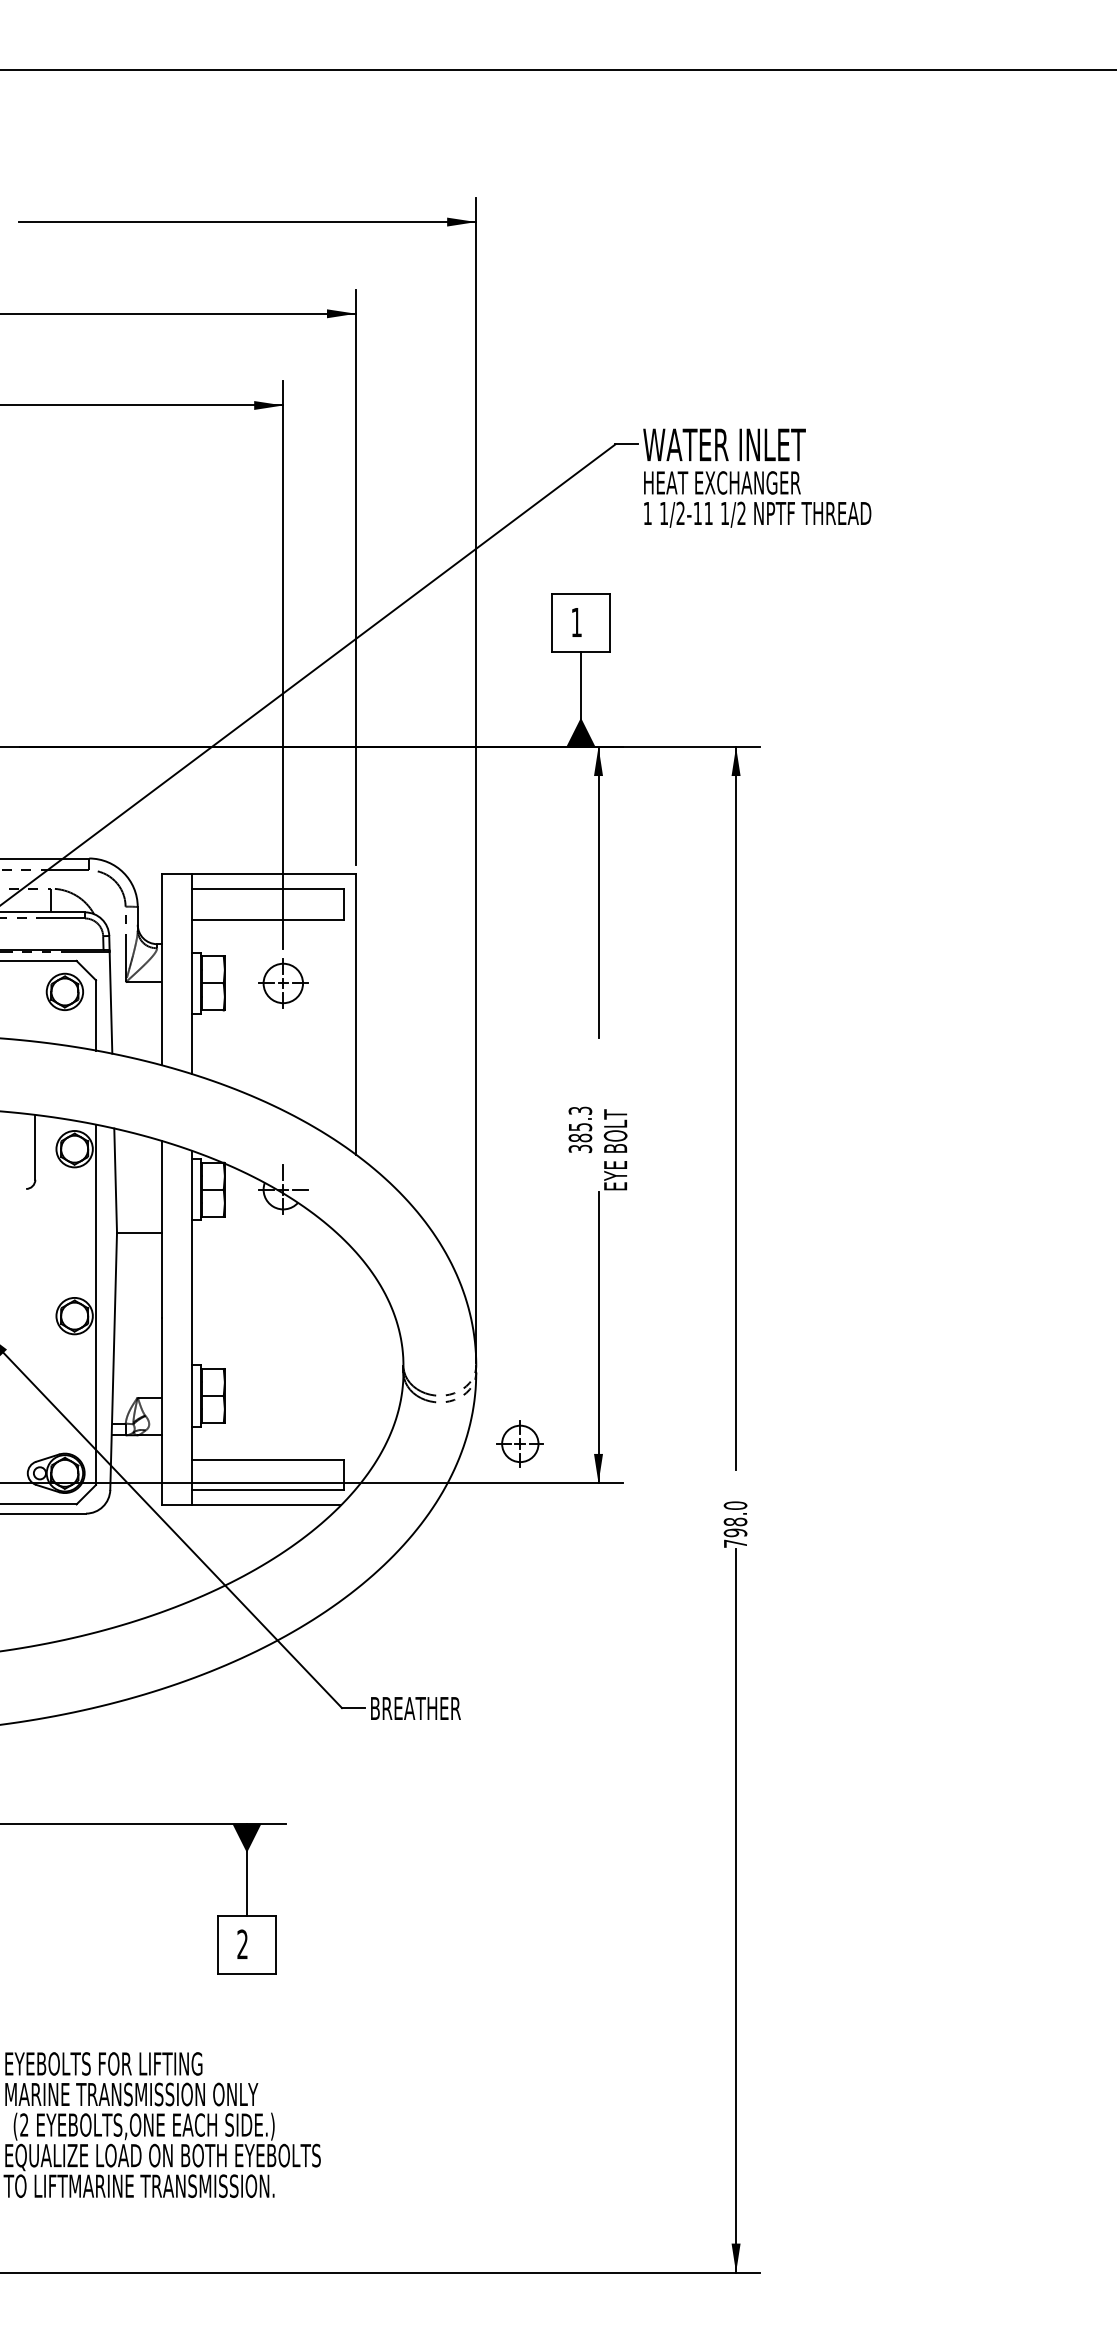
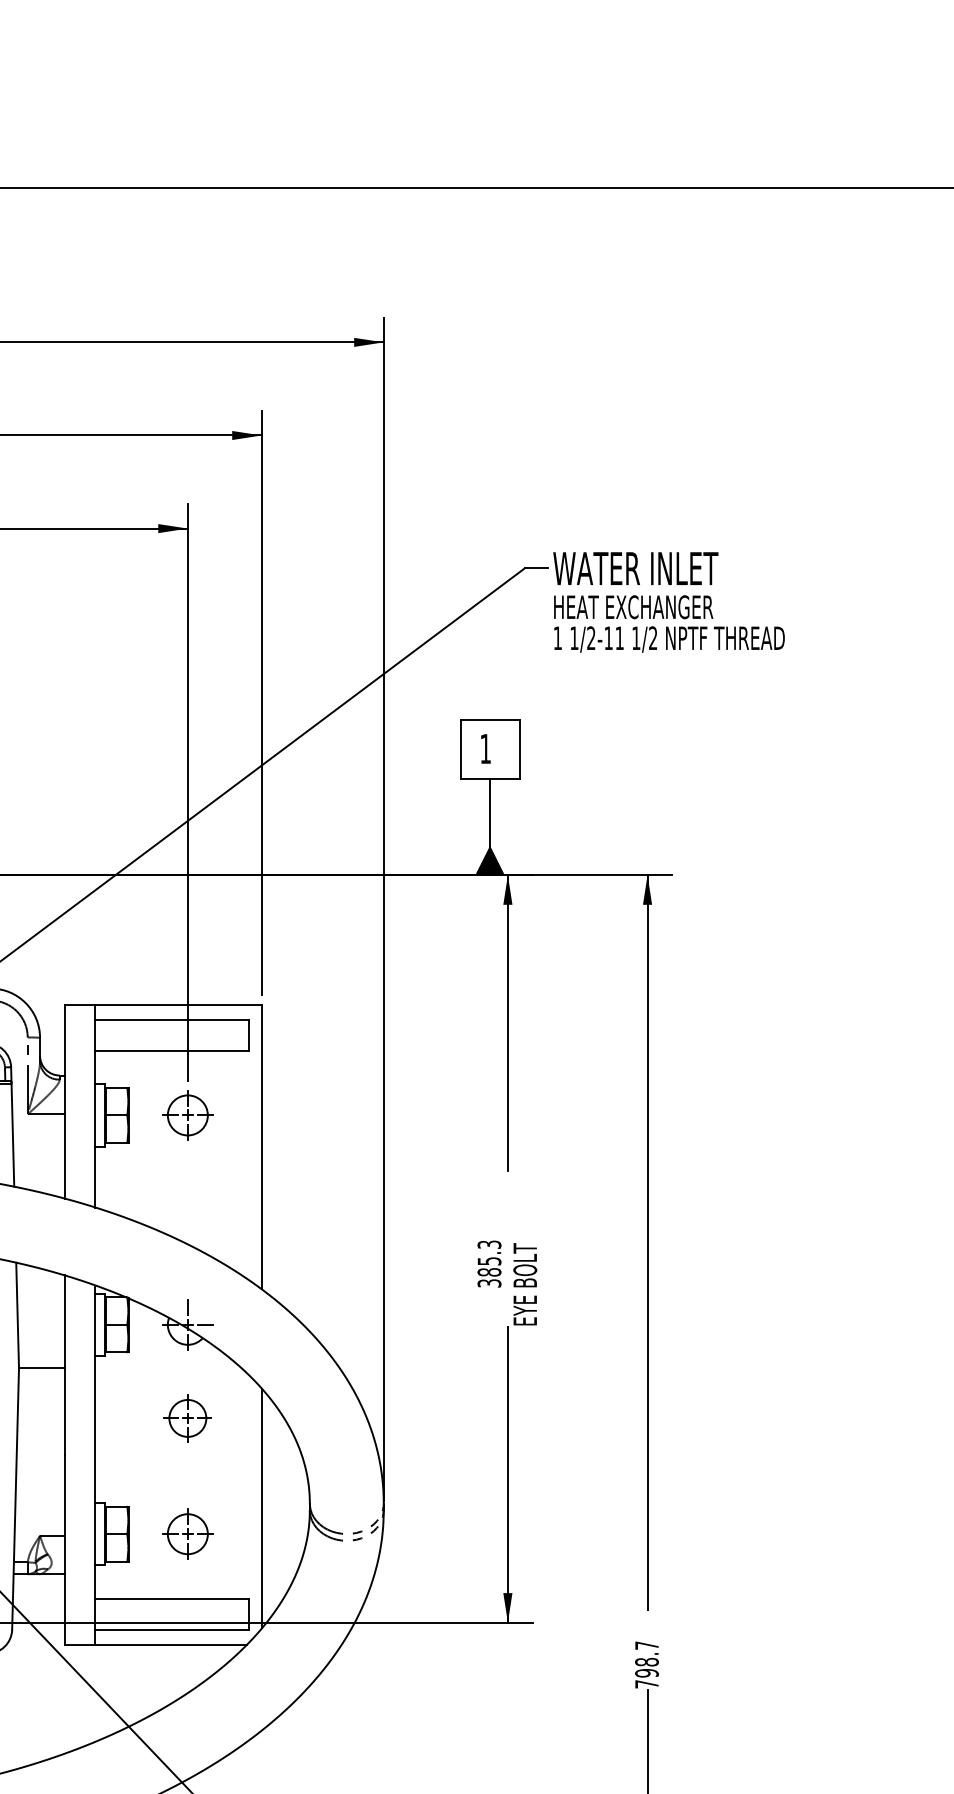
line: (356, 1370) -> (262, 1508), added
part: (283, 1395) -> (188, 1533), added
part: (519, 1443) -> (187, 1418), moved
text: (735, 1505) -> (646, 1645), 798.0 -> 798.7

